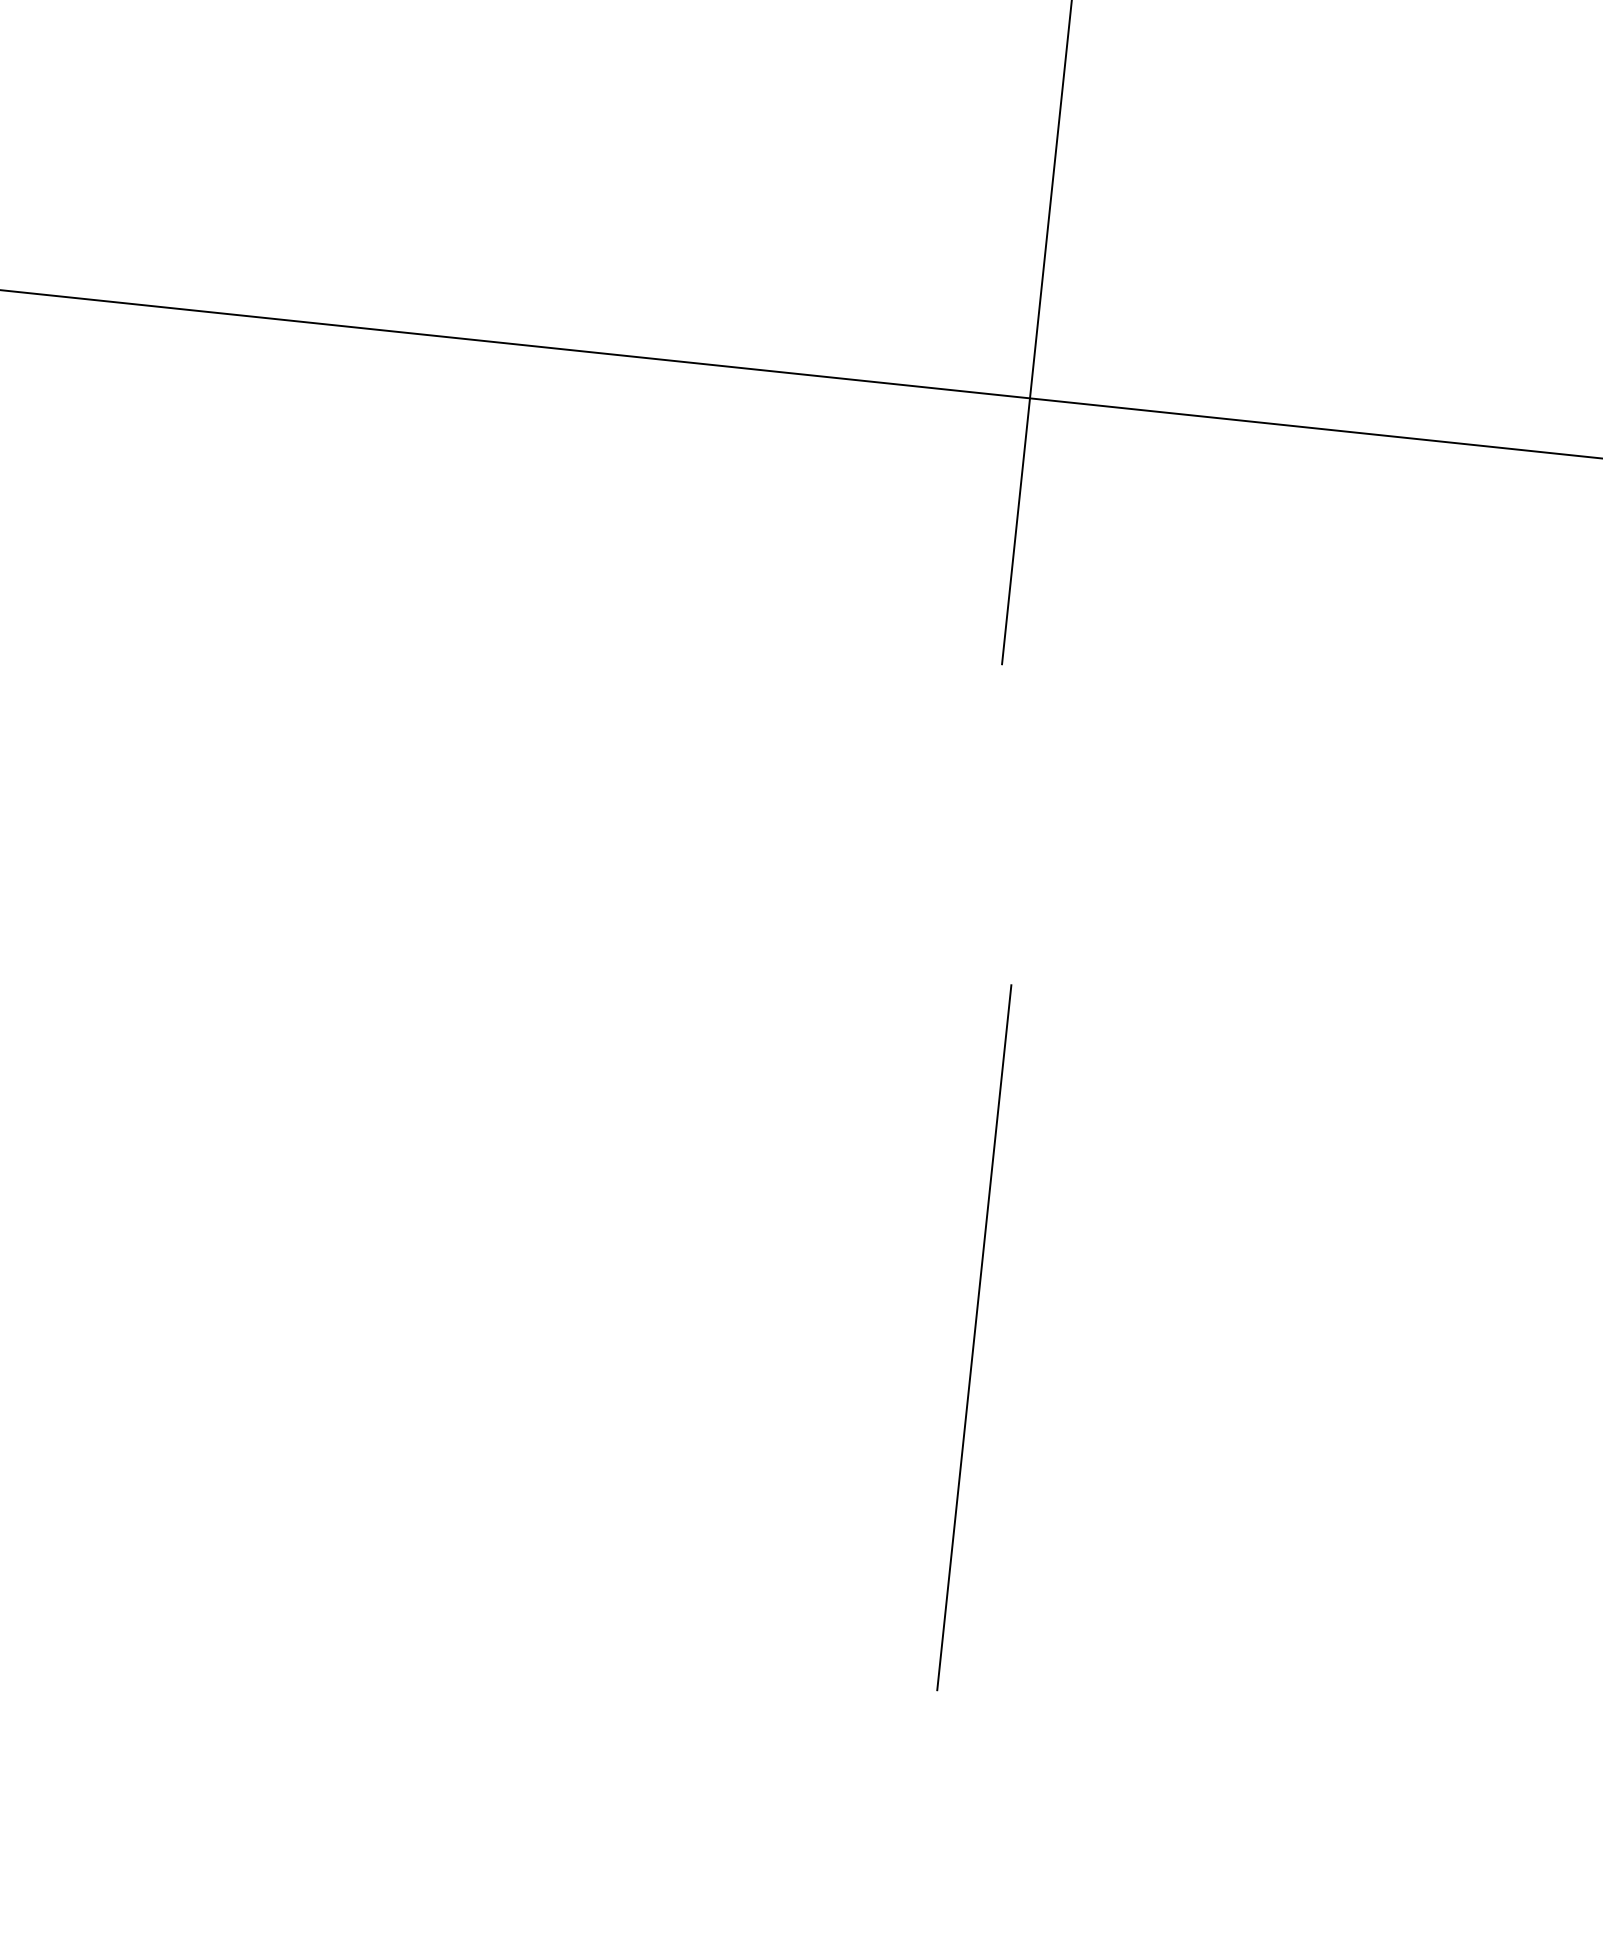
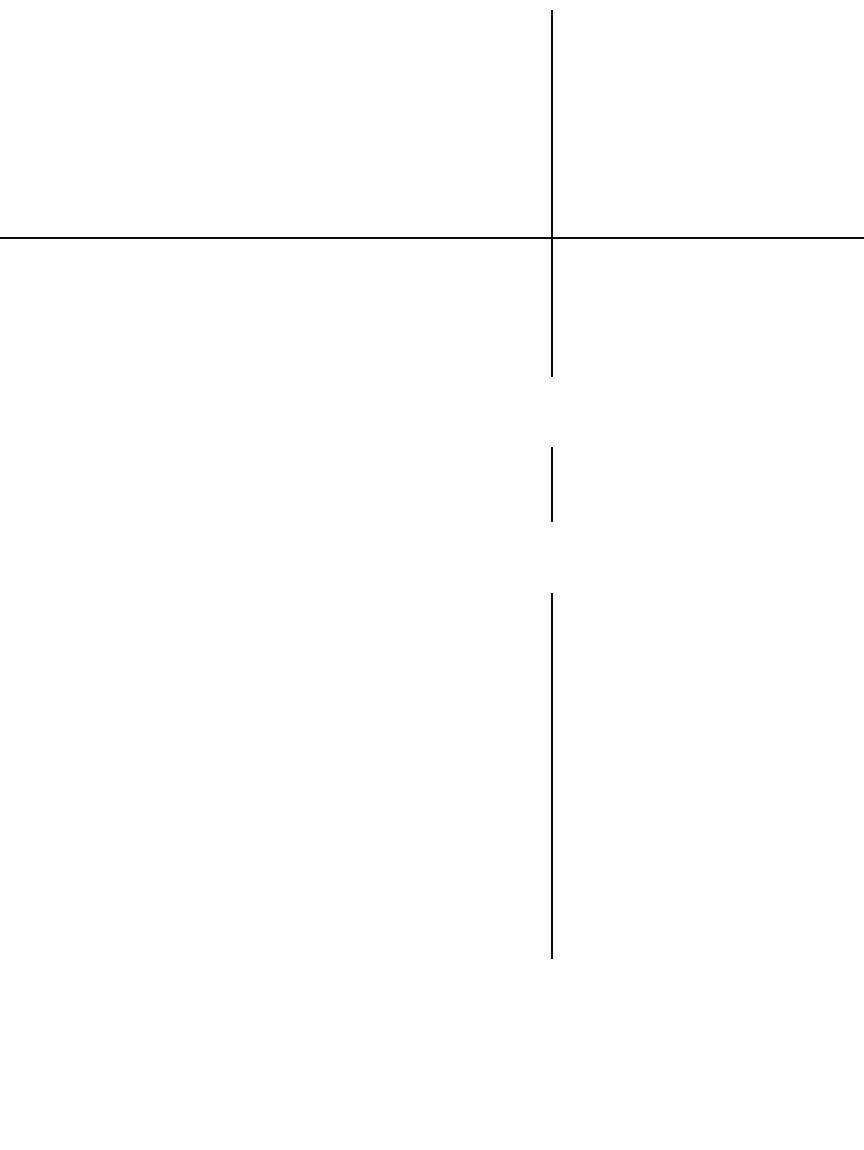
line: (980, 875) -> (552, 484), added
line: (973, 1336) -> (551, 775), moved

